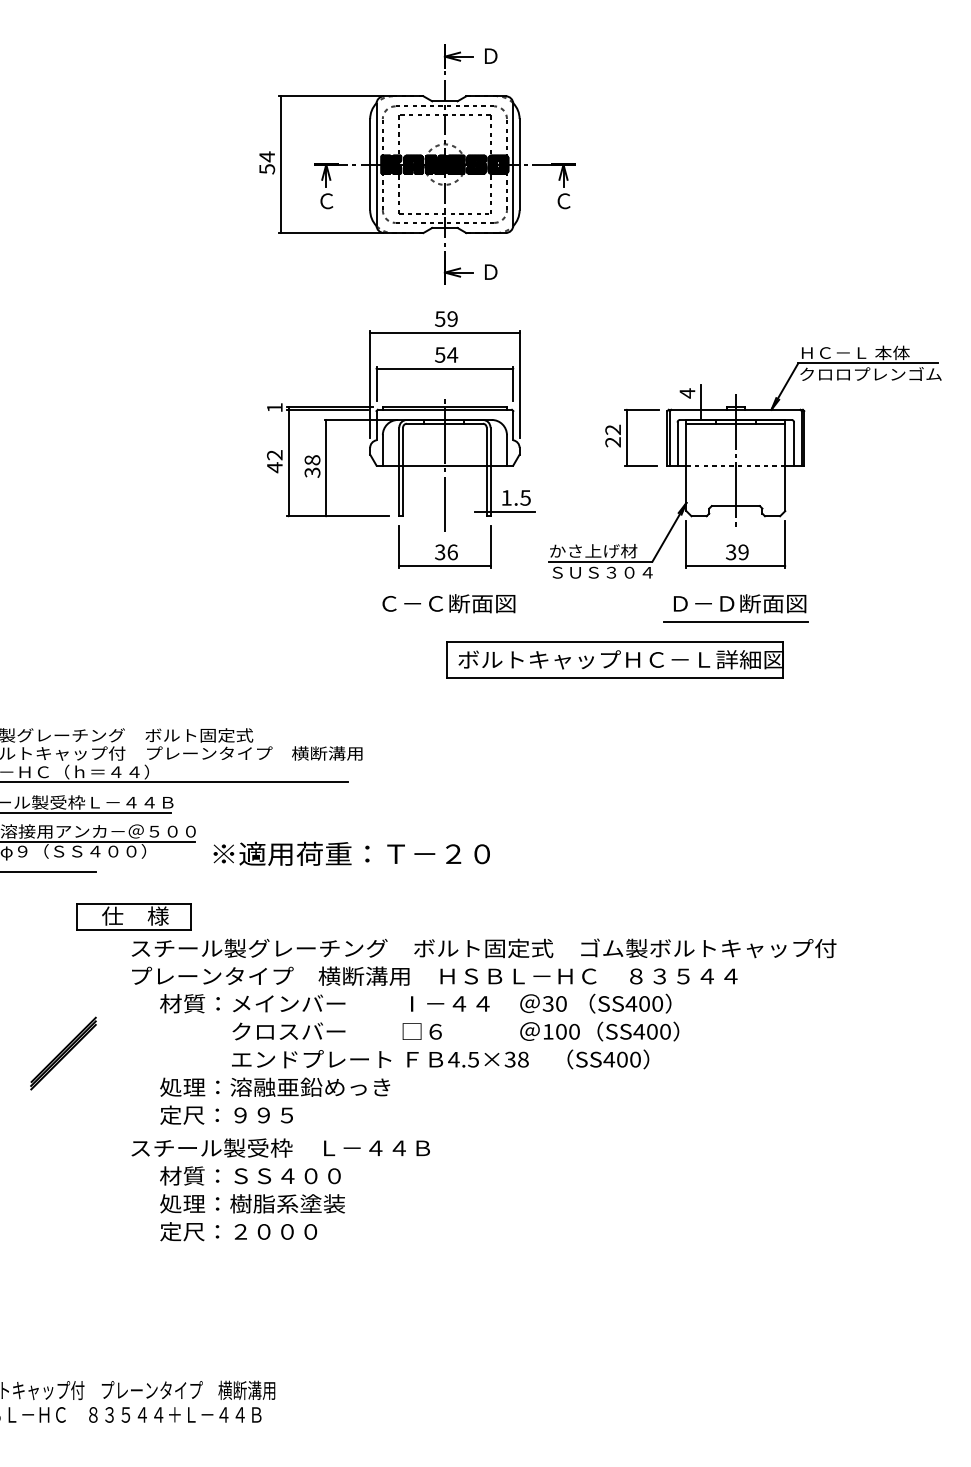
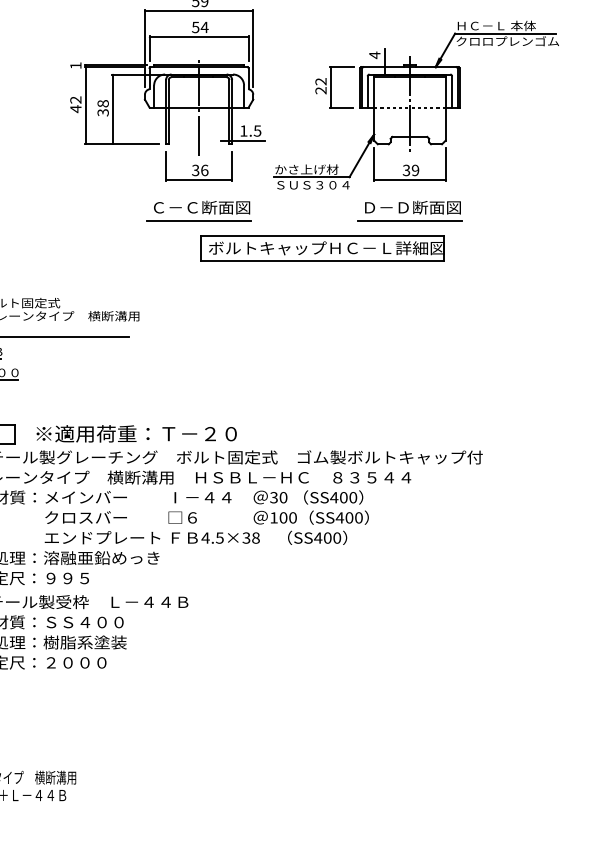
line: (444, 622) -> (198, 221), added
text: (351, 853) -> (136, 433), moved

